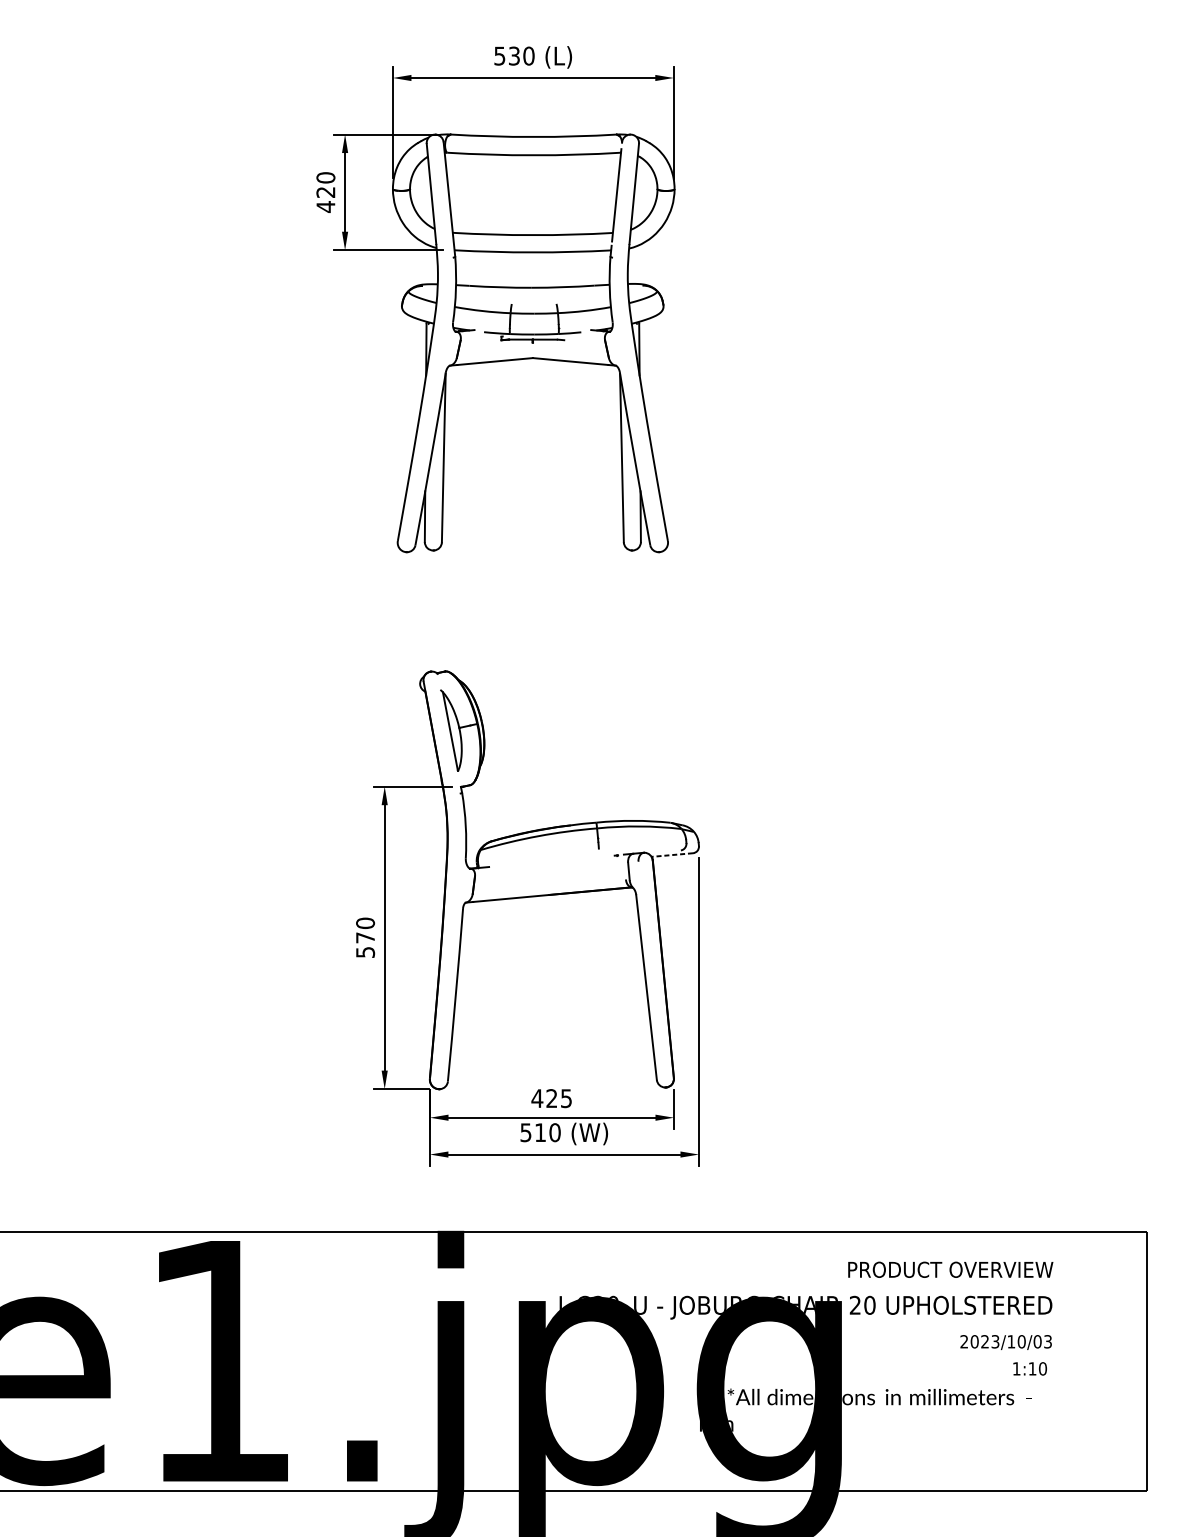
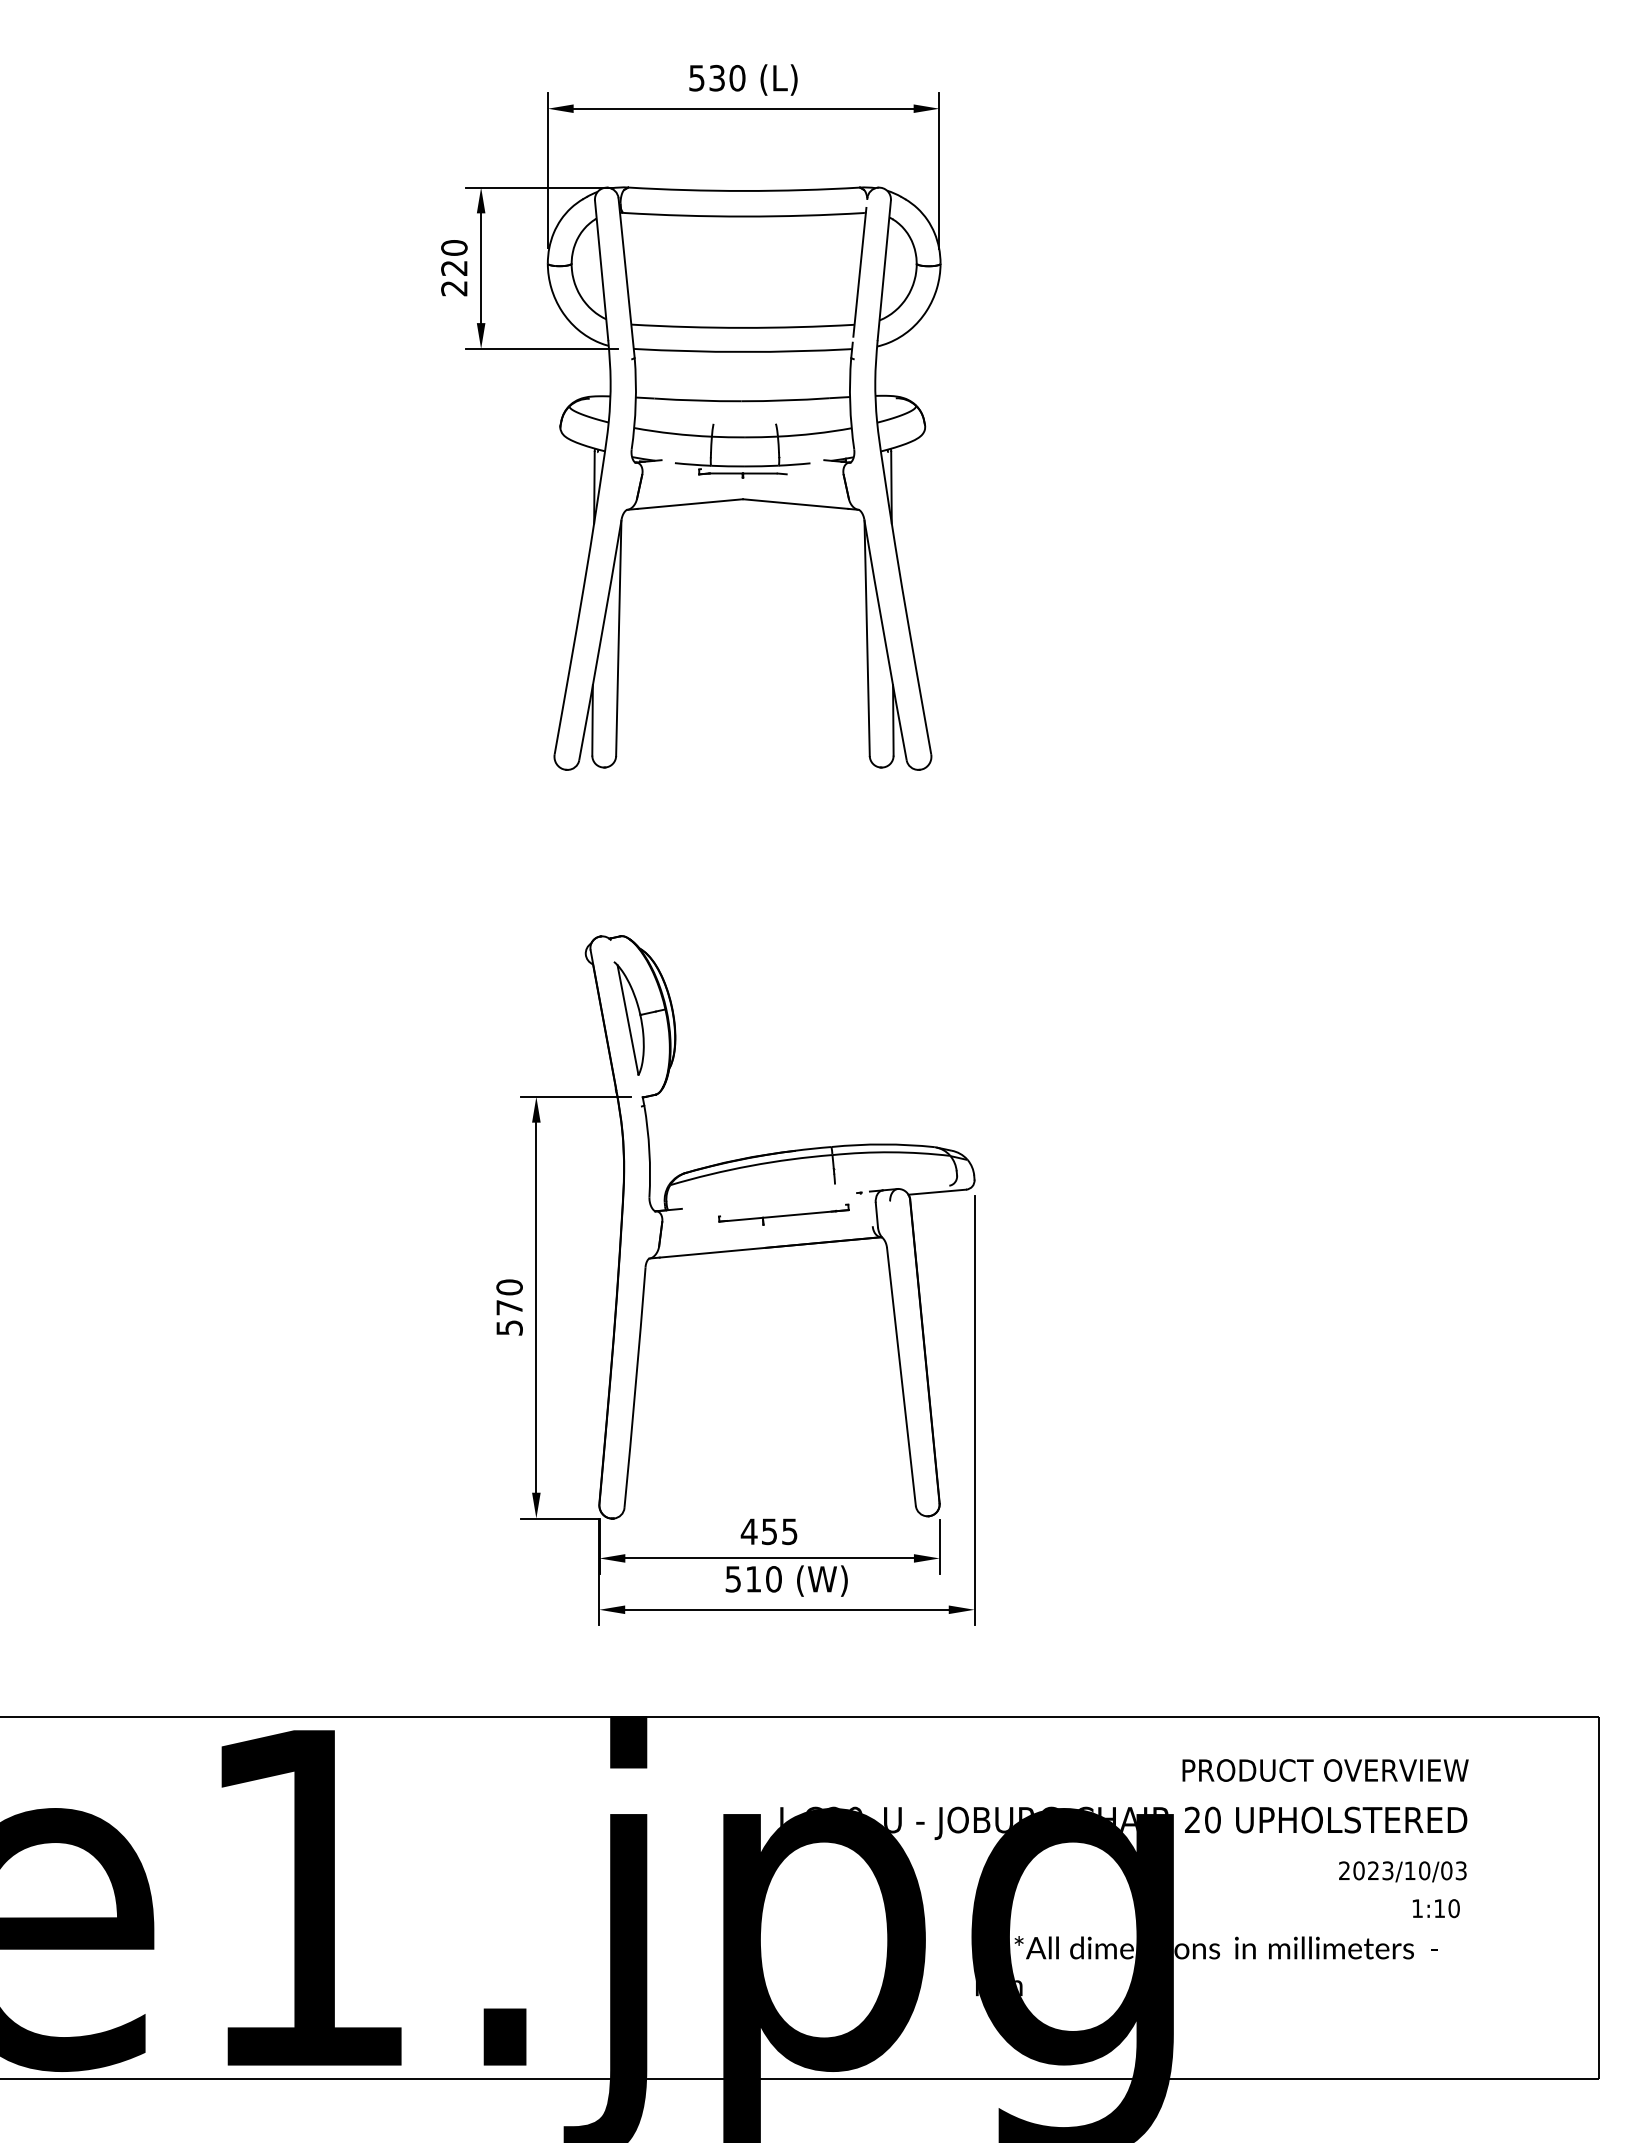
text: (325, 206) -> (454, 288), 420 -> 220
line: (672, 855) -> (937, 1192), dashed -> solid
part: (561, 871) -> (783, 1214), added
text: (551, 1098) -> (768, 1531), 425 -> 455

